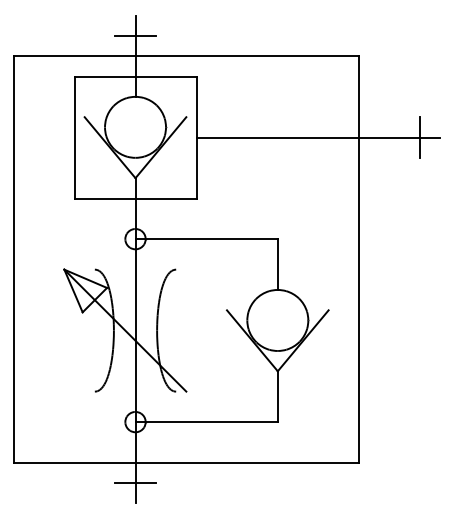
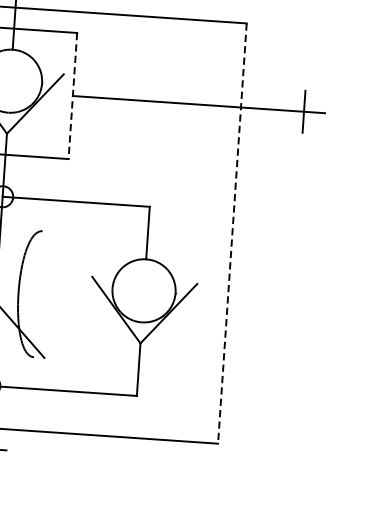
line: (196, 137) -> (72, 95), solid -> dashed
line: (359, 259) -> (232, 233), solid -> dashed

